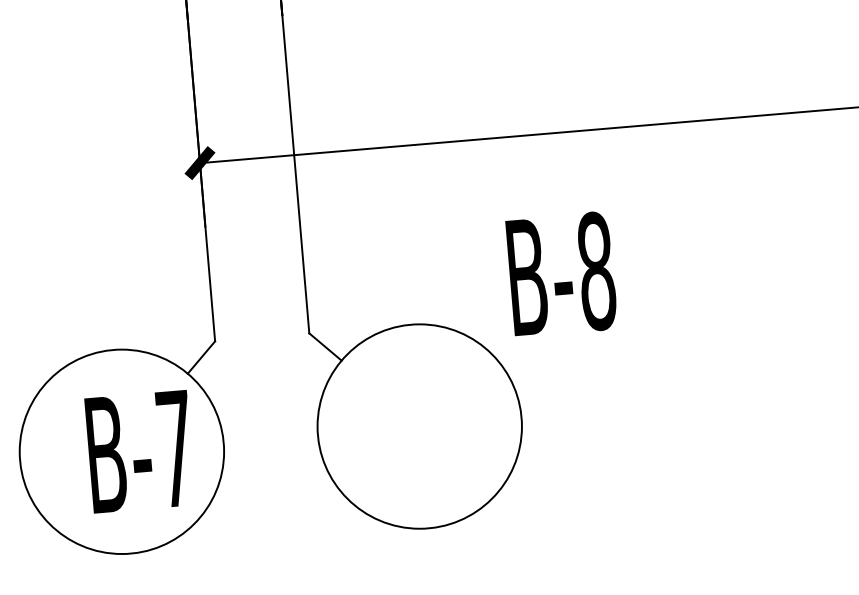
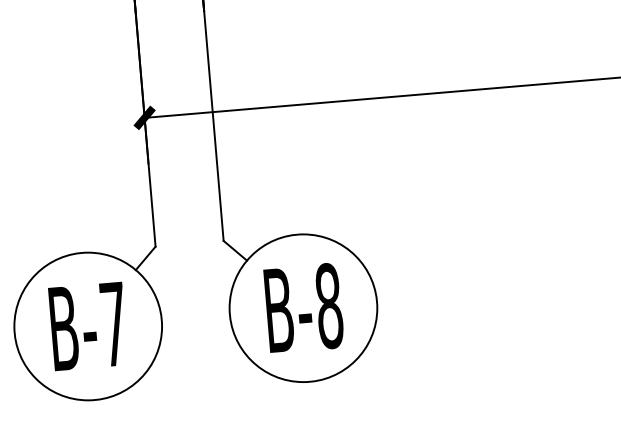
text: (560, 273) -> (303, 307), moved
text: (136, 451) -> (85, 326), moved

